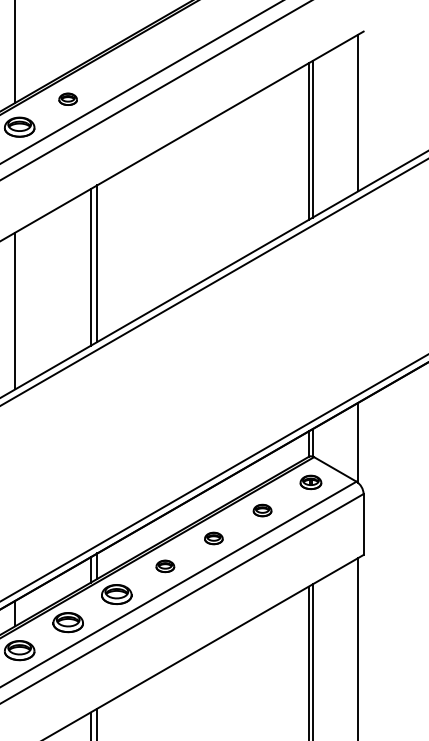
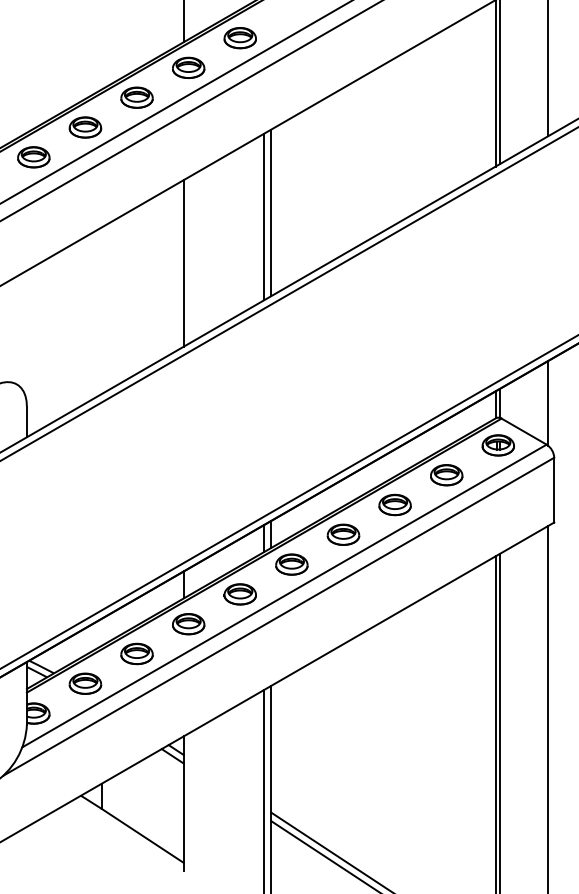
part: (67, 99) -> (239, 38), size x1.67
part: (310, 482) -> (497, 445), size x1.43
part: (262, 510) -> (446, 475), size x1.67
part: (213, 537) -> (394, 504), size x1.67
part: (165, 566) -> (343, 534), size x1.67

